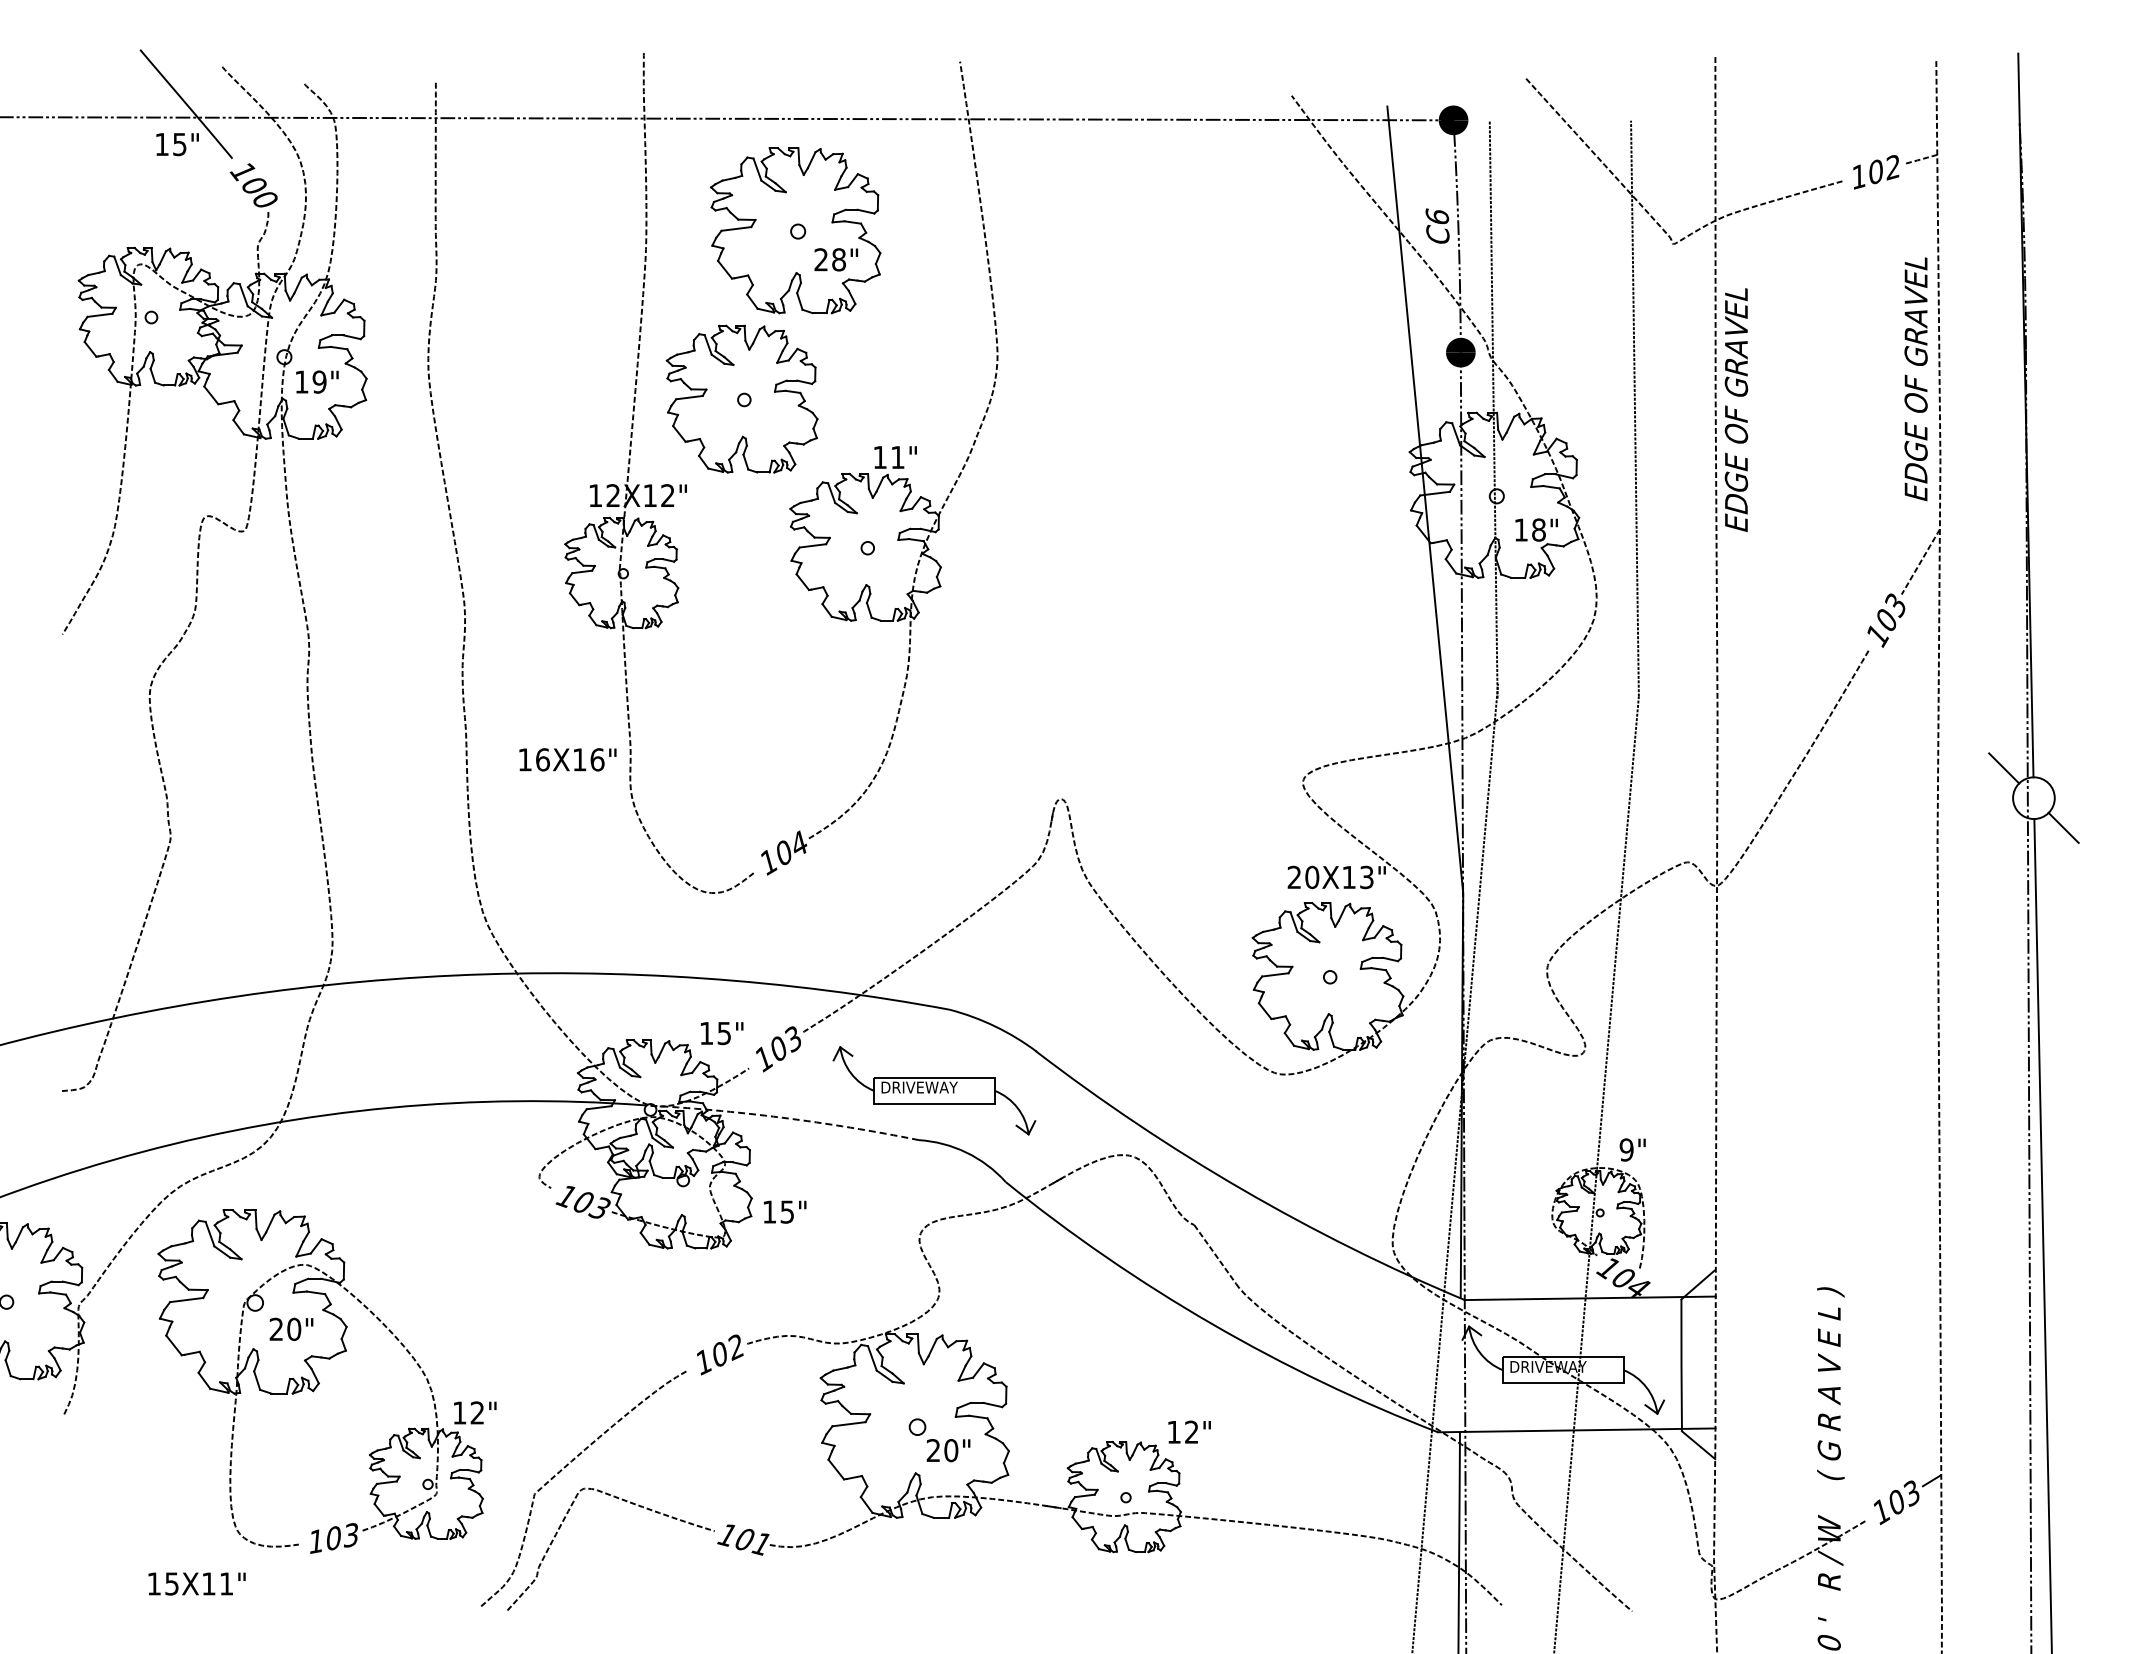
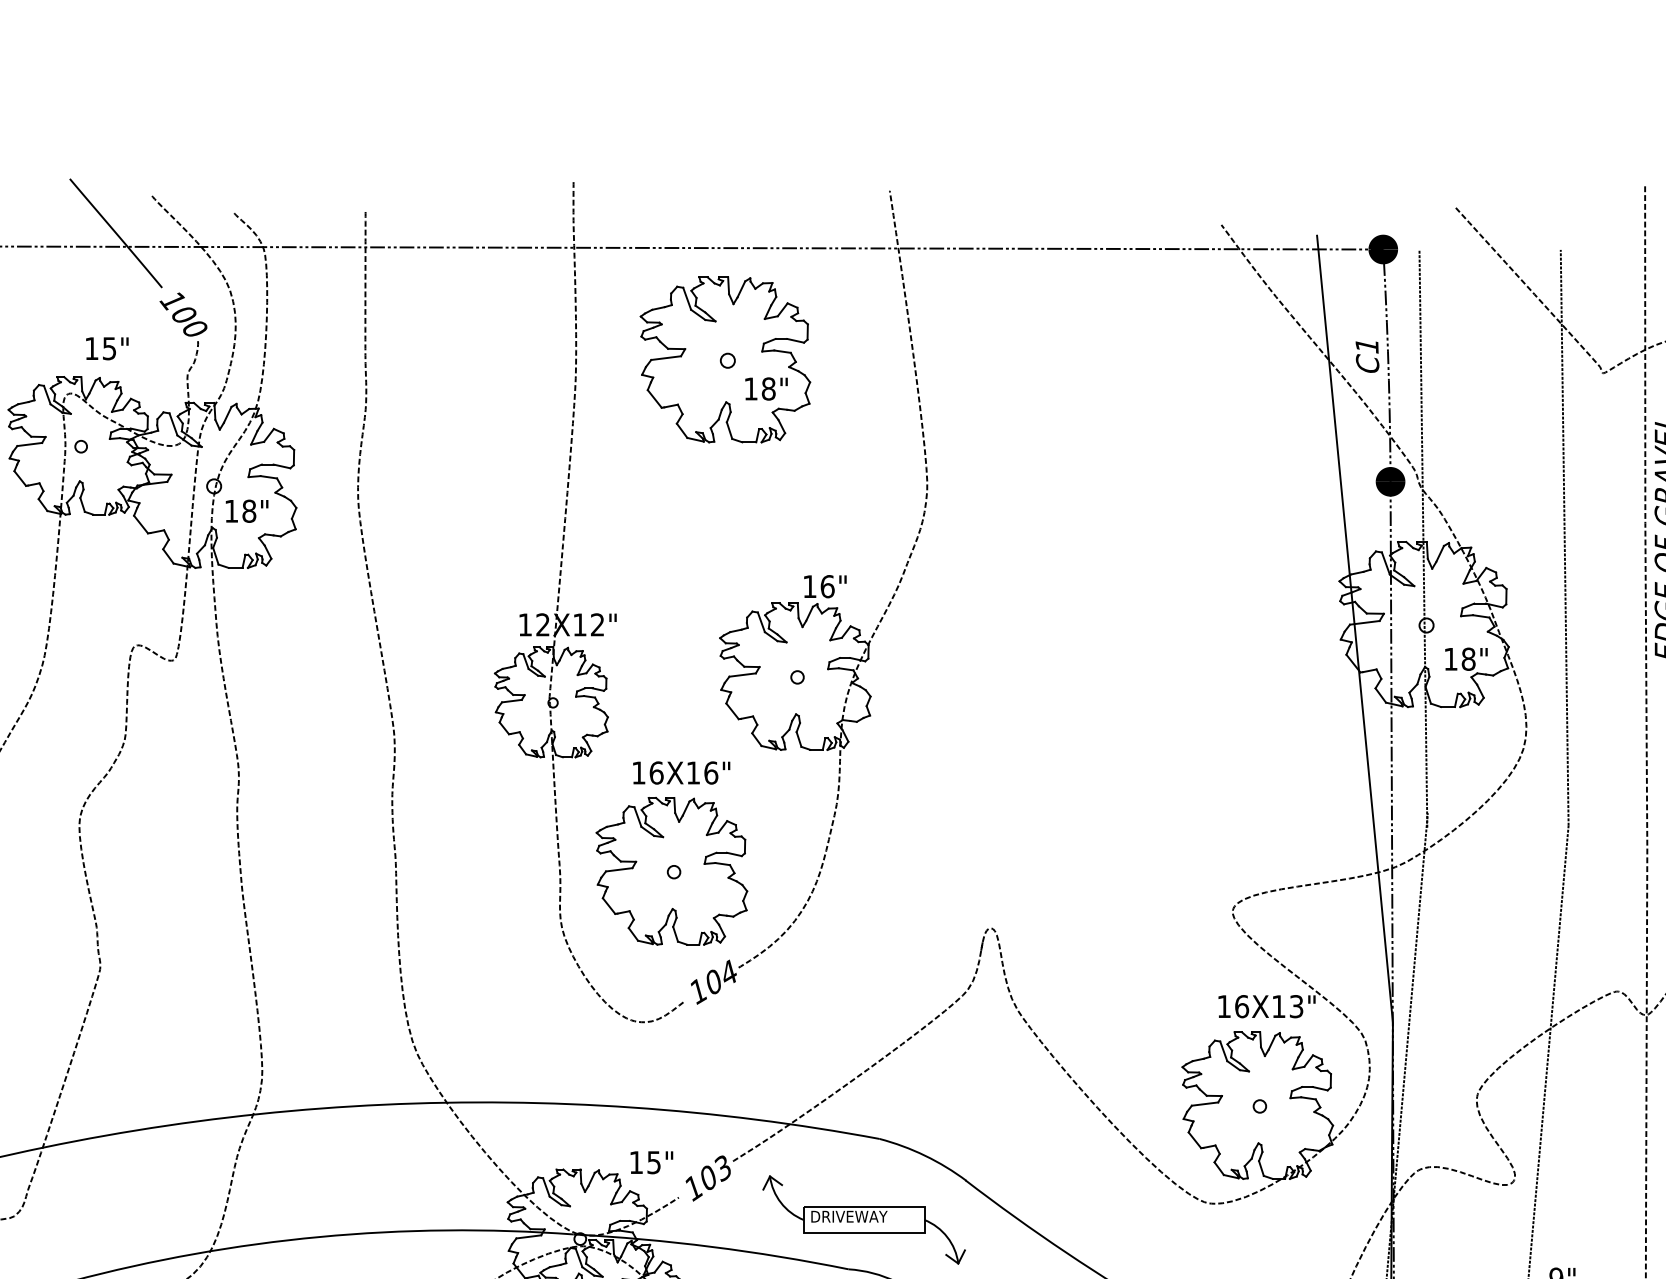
text: (177, 144) -> (107, 348), moved
text: (1437, 216) -> (1367, 345), C6 -> C1
text: (820, 259) -> (750, 388), 28" -> 18"
text: (319, 381) -> (249, 510), 19" -> 18"
part: (741, 398) -> (671, 870), moved
text: (897, 457) -> (827, 586), 11" -> 16"
text: (567, 759) -> (681, 772), moved
text: (1303, 876) -> (1233, 1005), 20X13" -> 16X13"
arc: (782, 1117) -> (712, 1246), dashed -> solid

